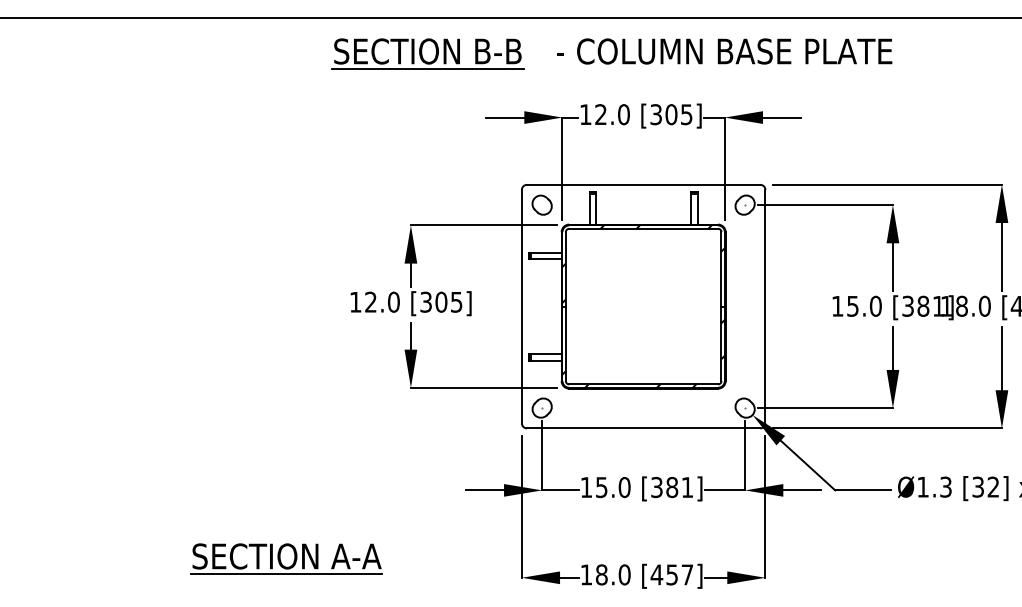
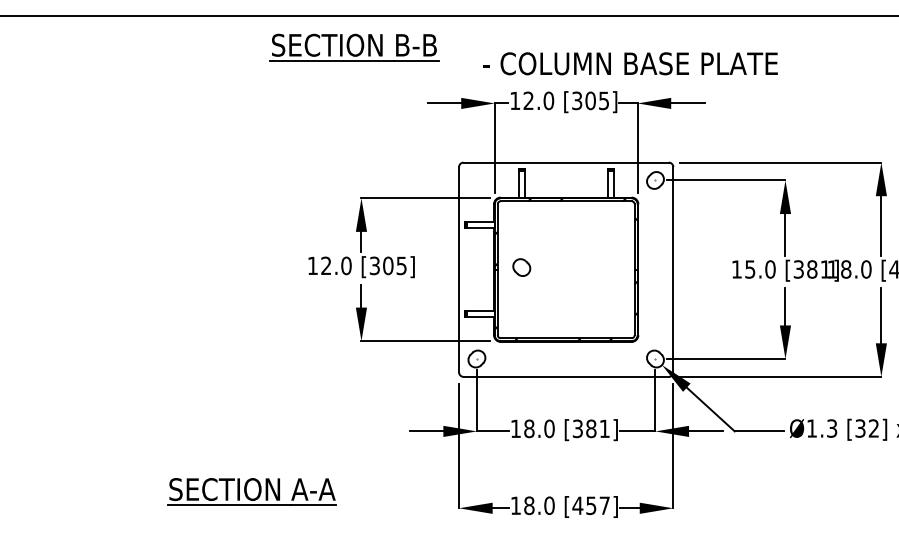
text: (724, 51) -> (630, 63), moved
part: (427, 53) -> (354, 47), moved
part: (541, 204) -> (521, 267), moved
text: (601, 487) -> (529, 428), 15.0 -> 18.0

